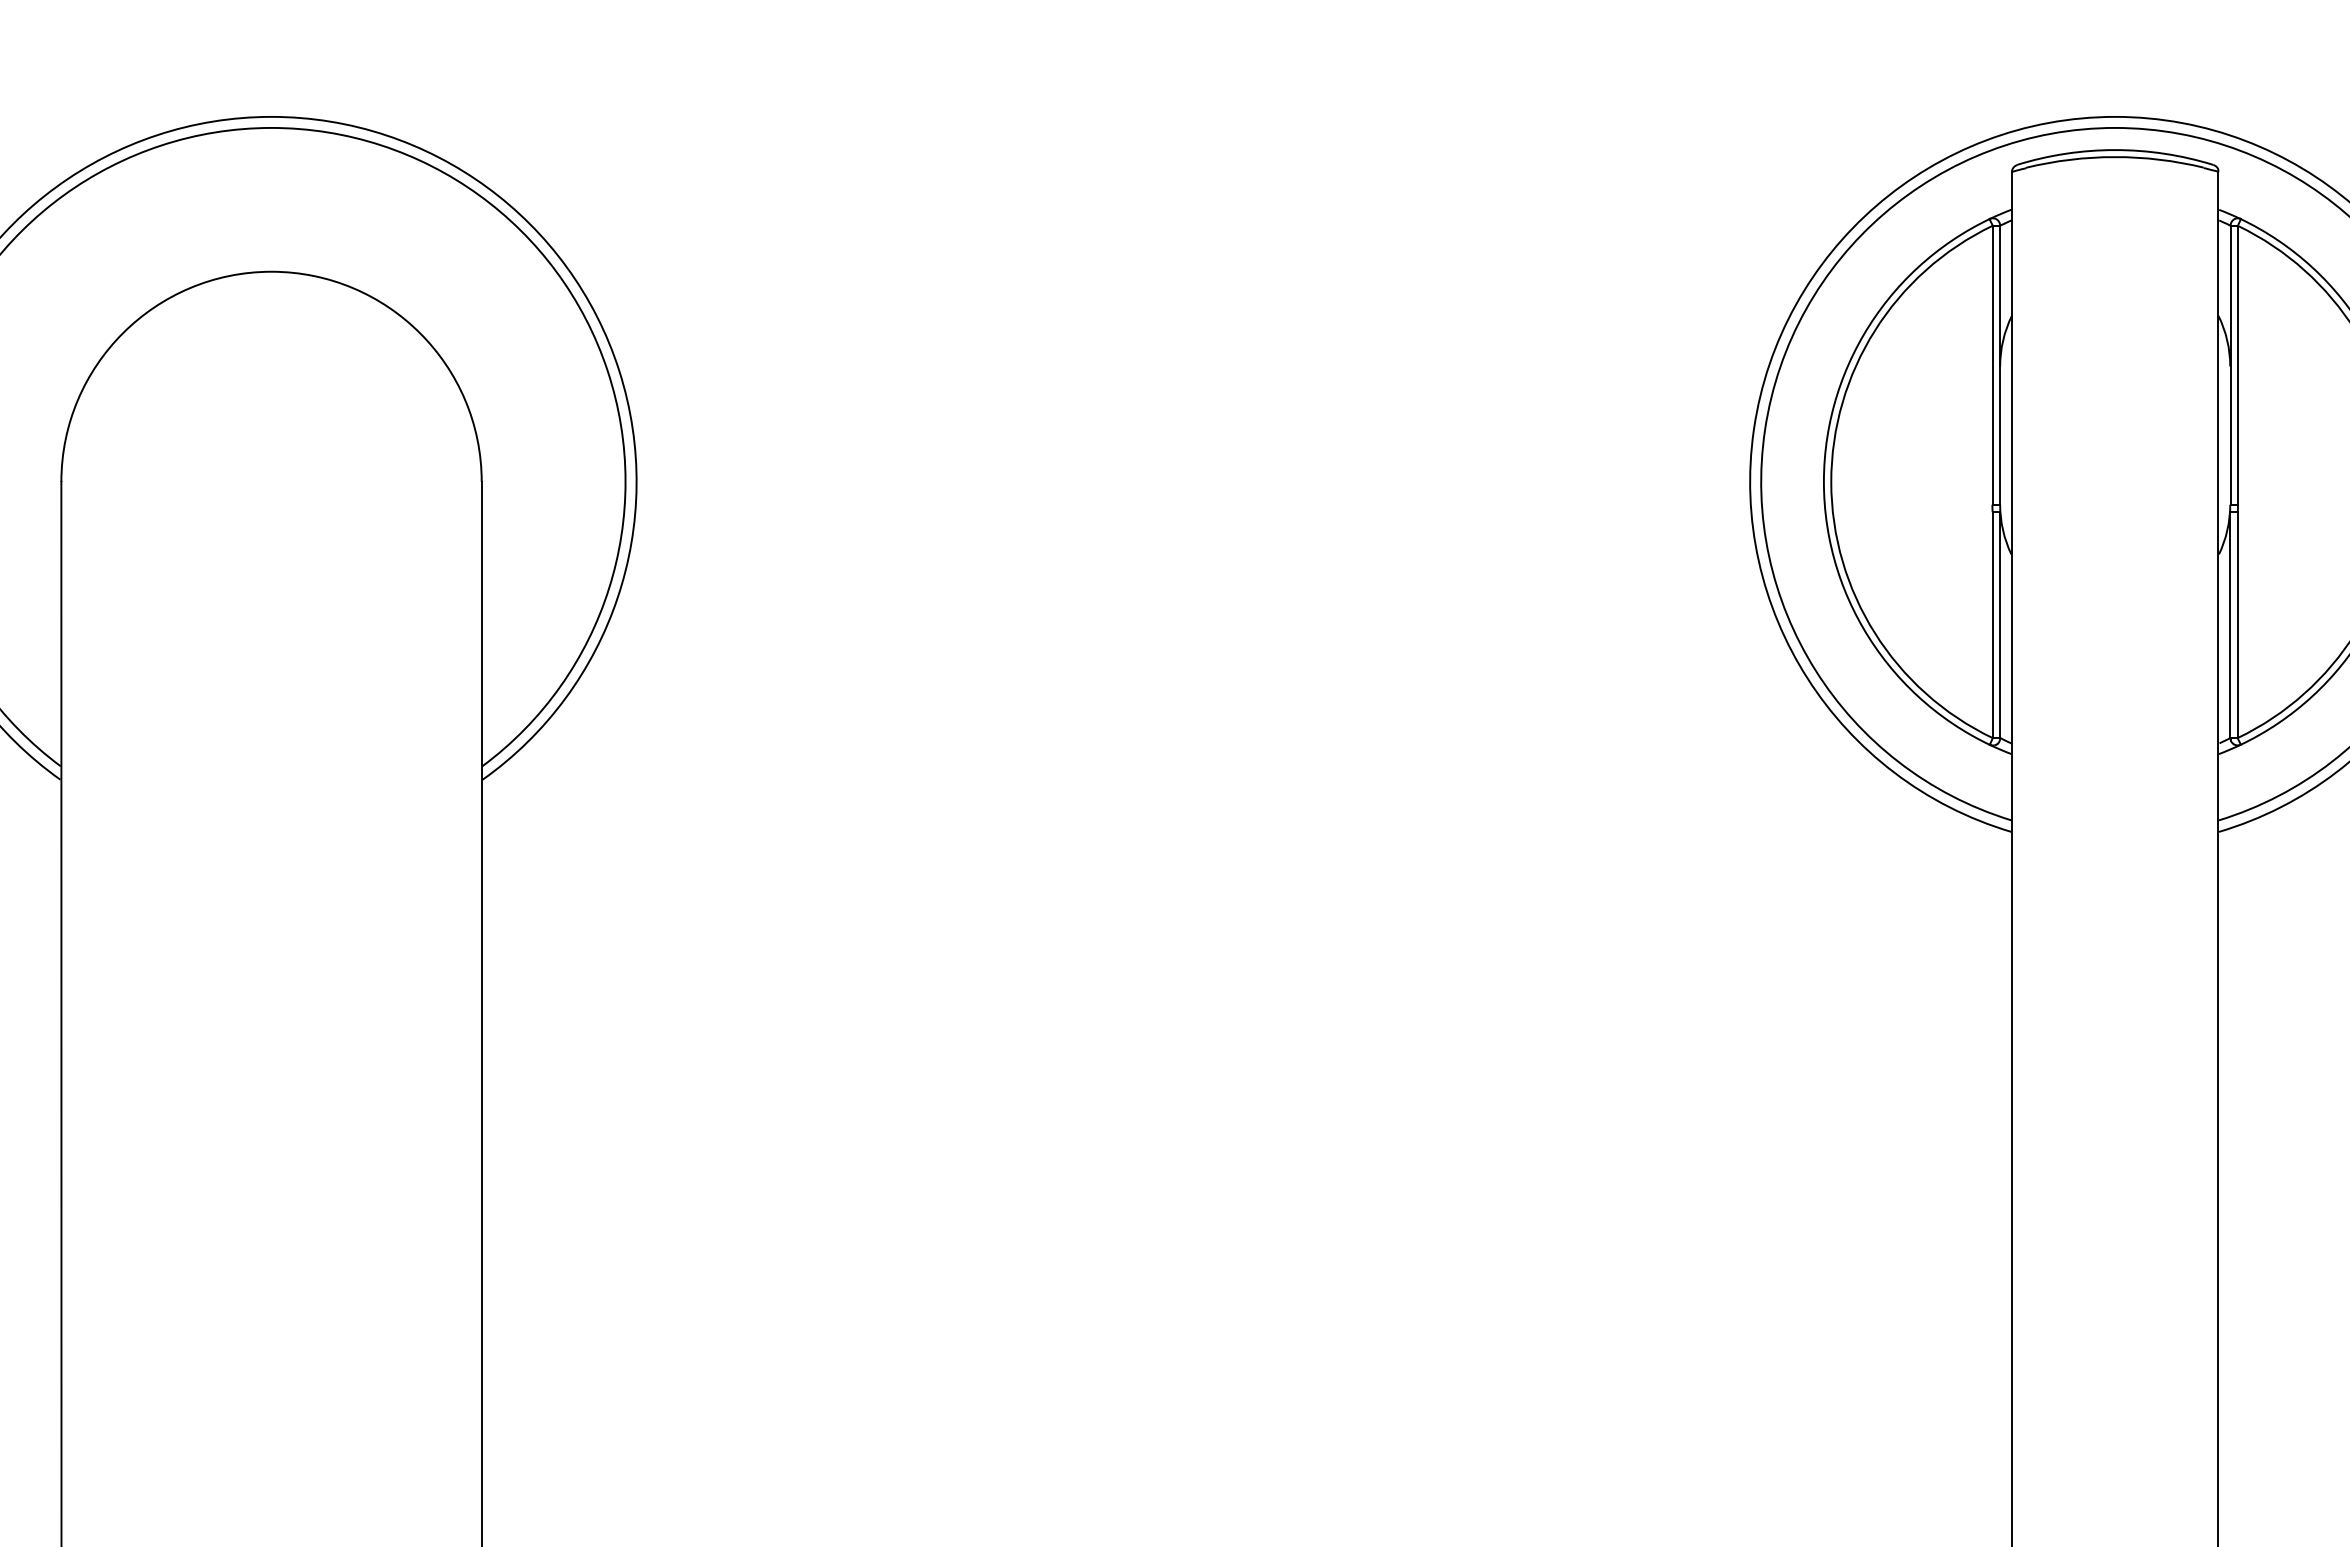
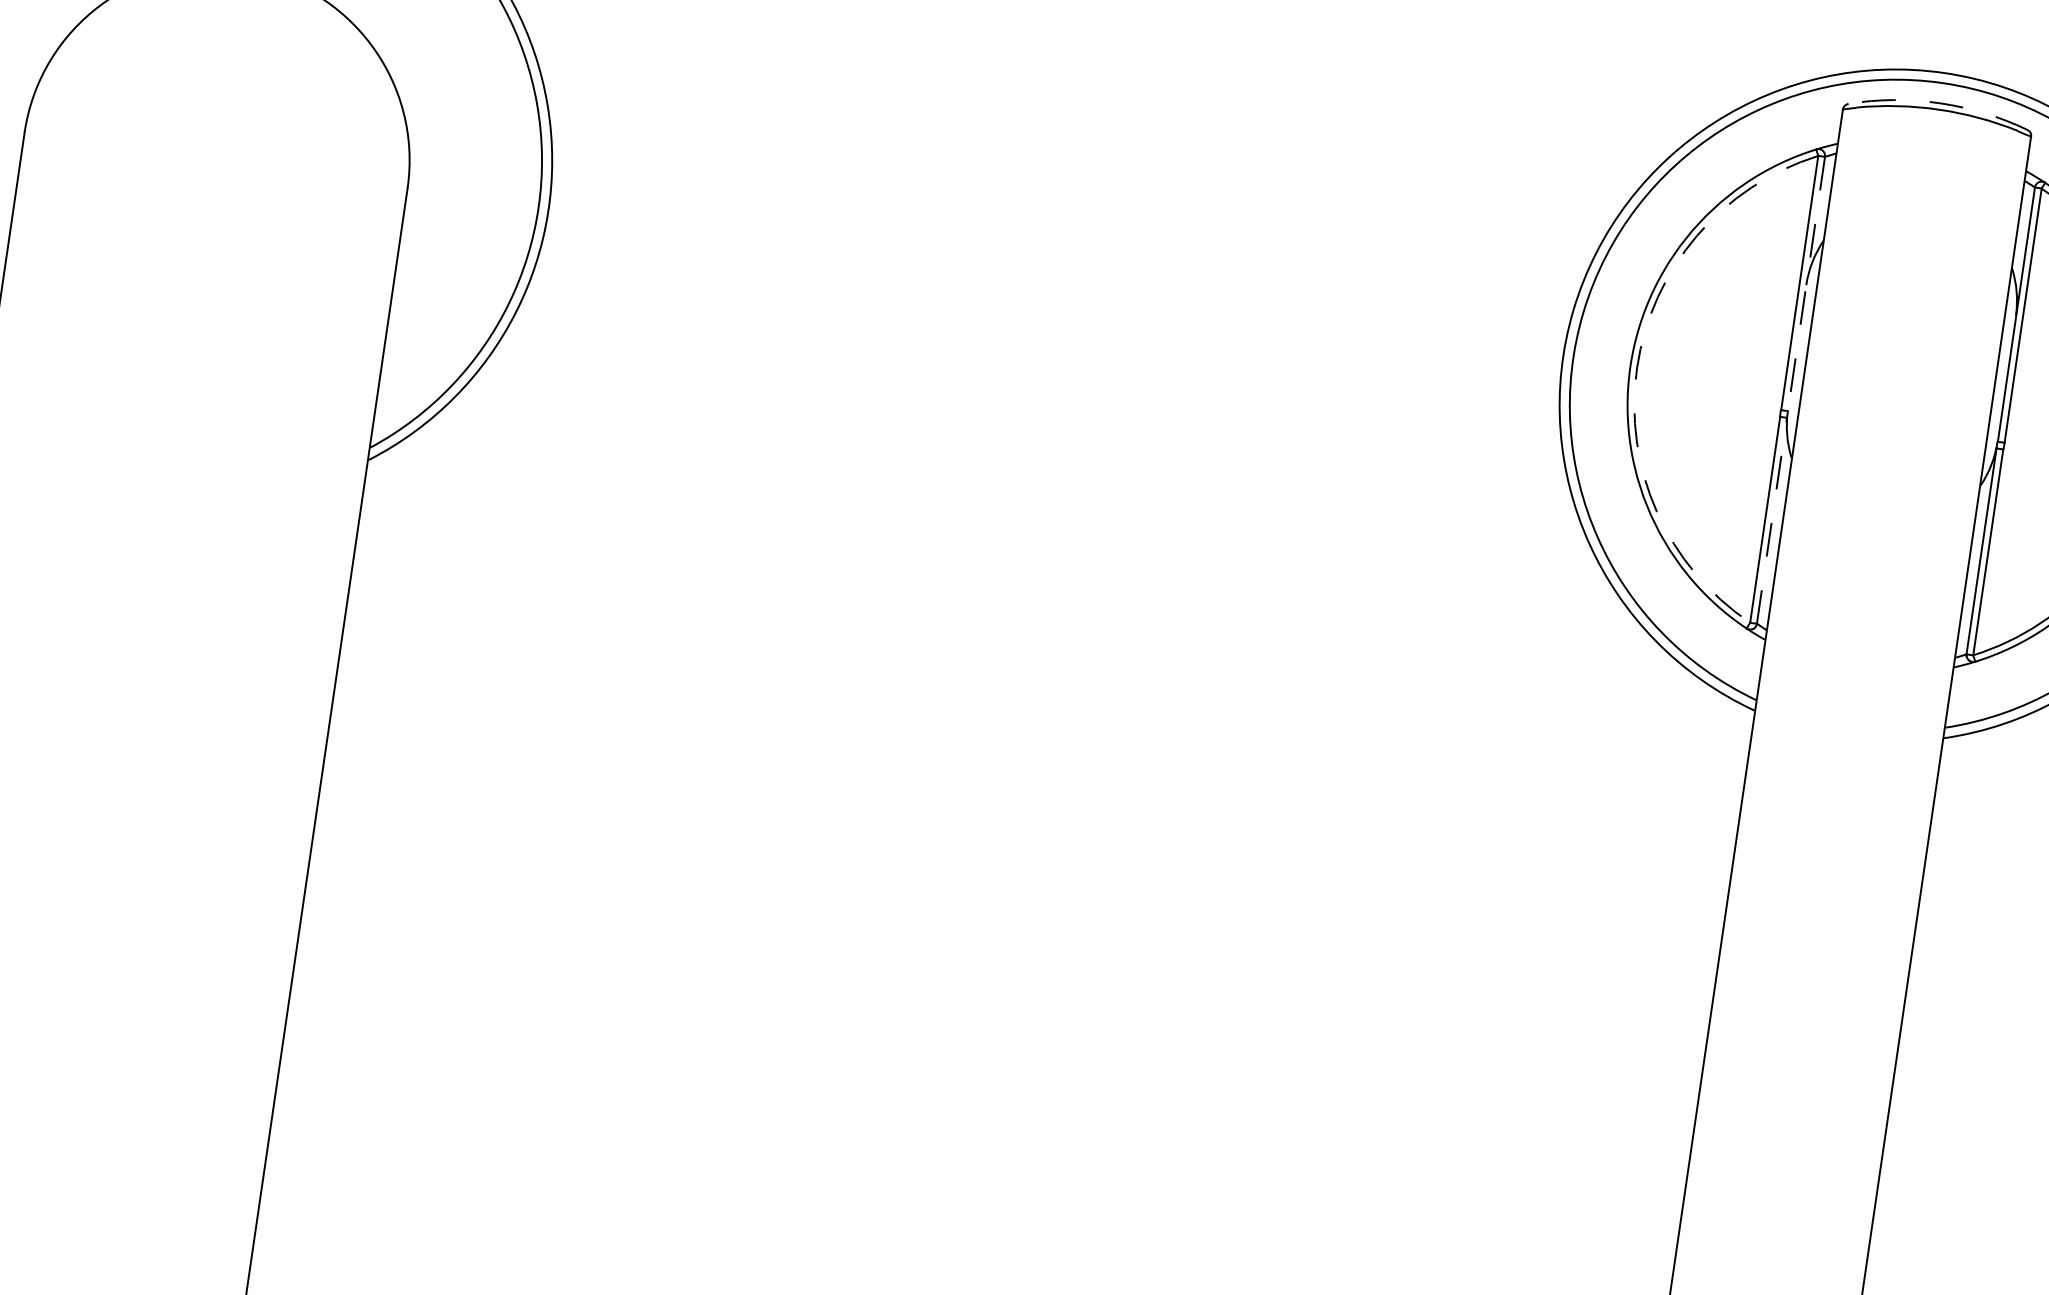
arc: (2115, 150) -> (1940, 103), solid -> dashed
line: (2000, 365) -> (1806, 284), solid -> dashed
arc: (1831, 482) -> (1637, 368), solid -> dashed
line: (2000, 624) -> (1772, 520), solid -> dashed

